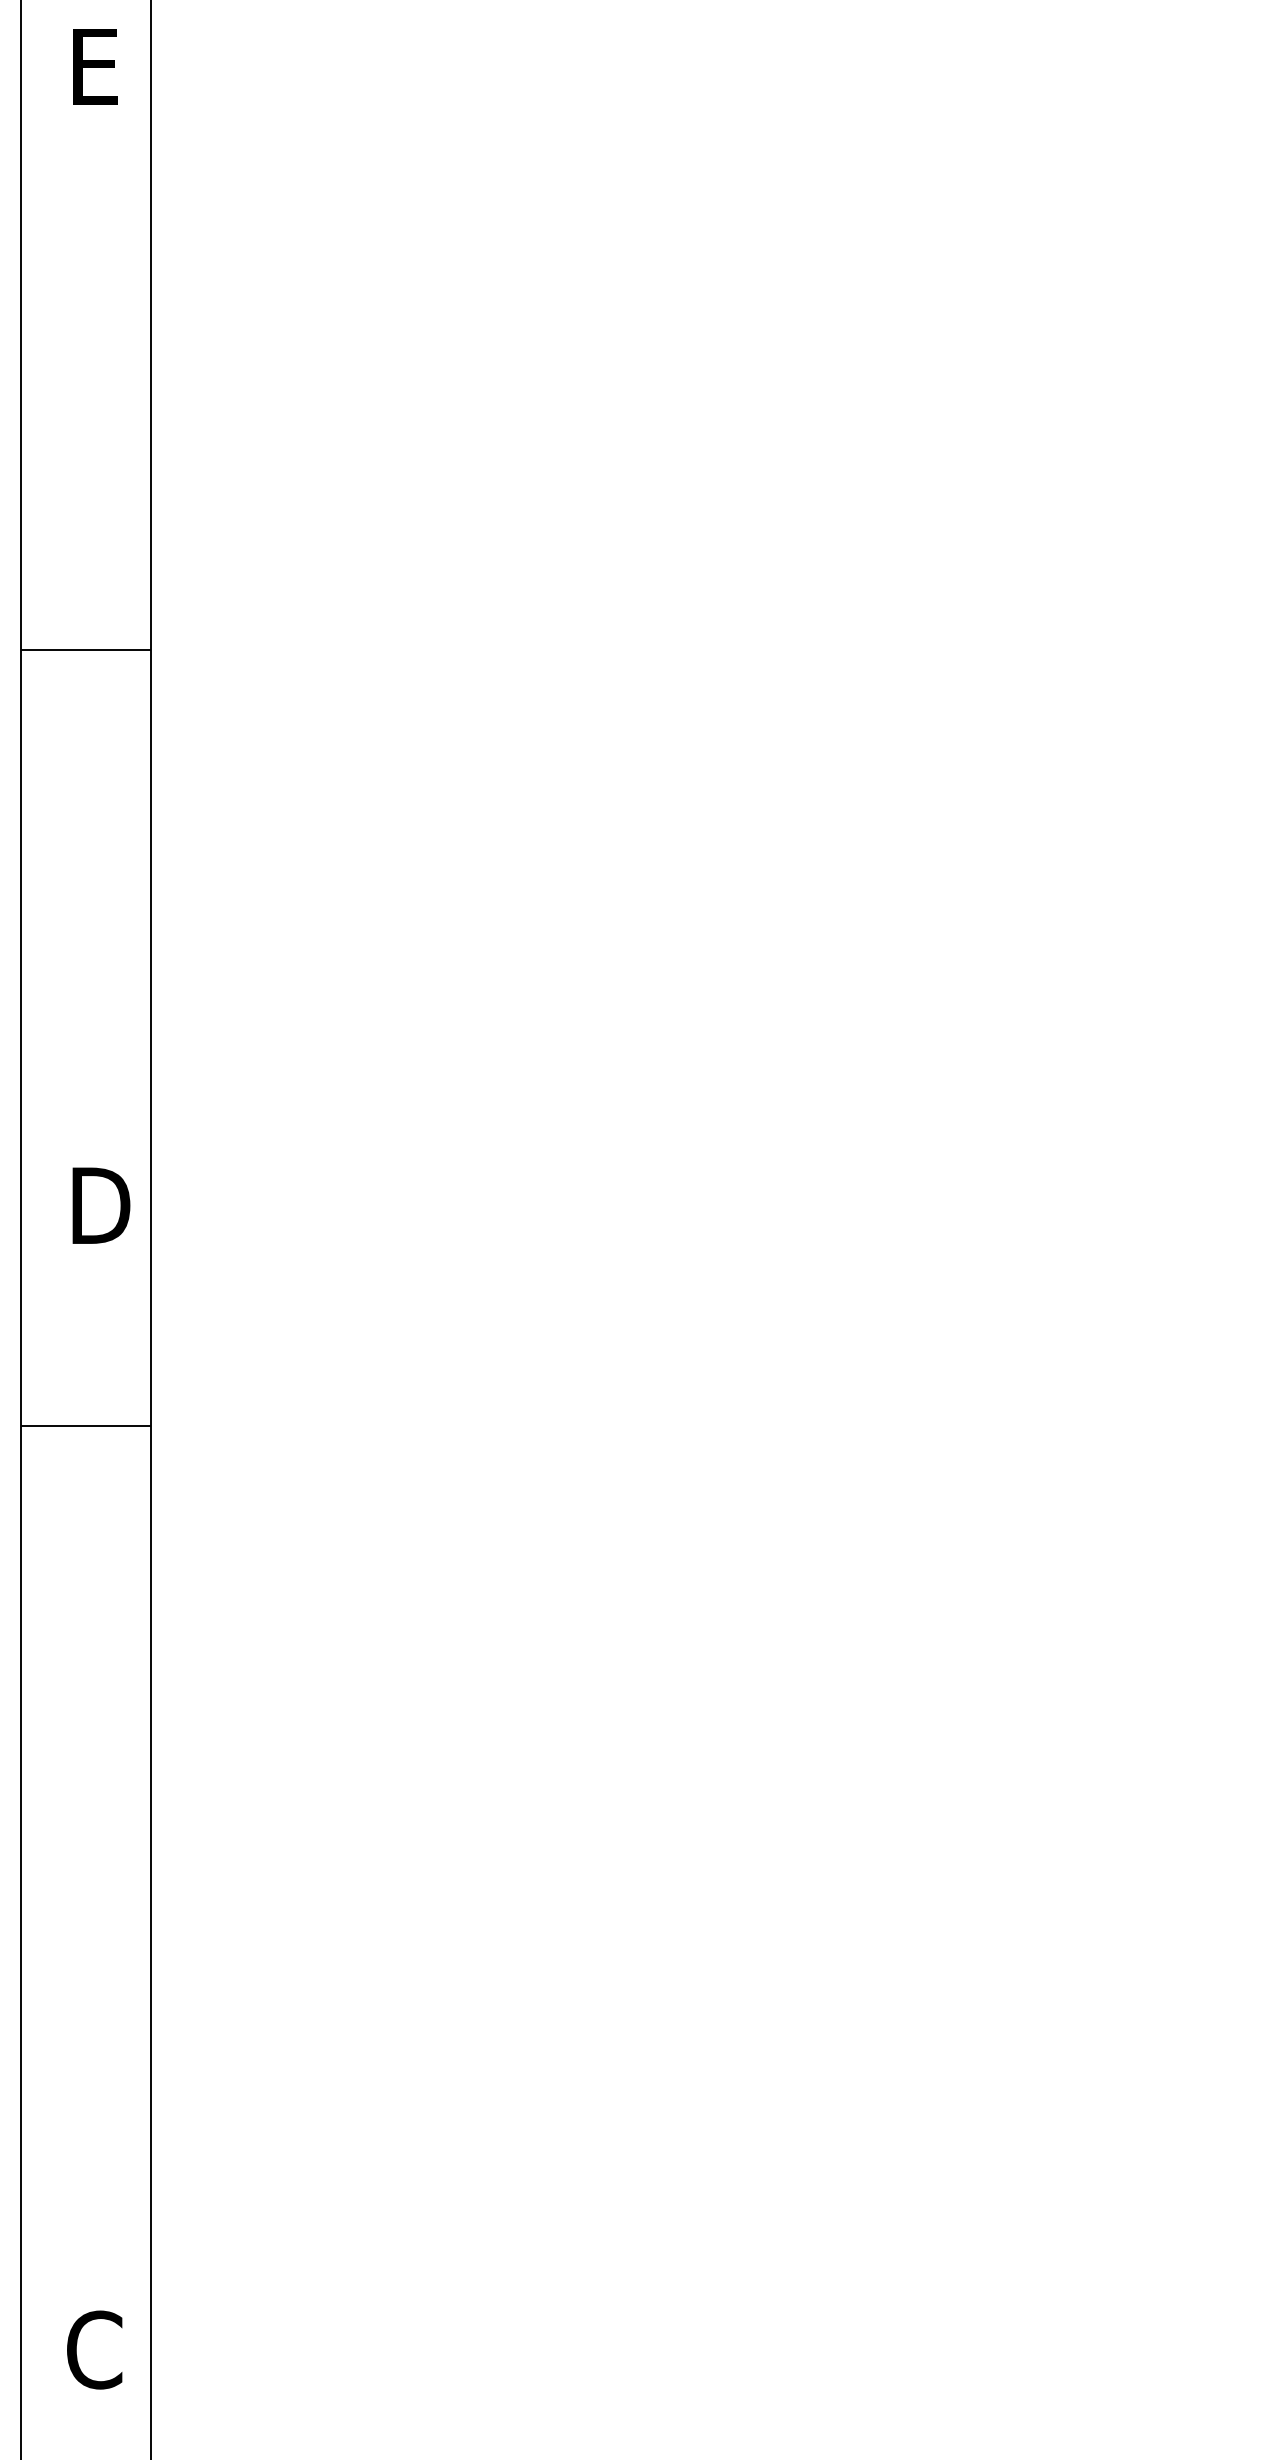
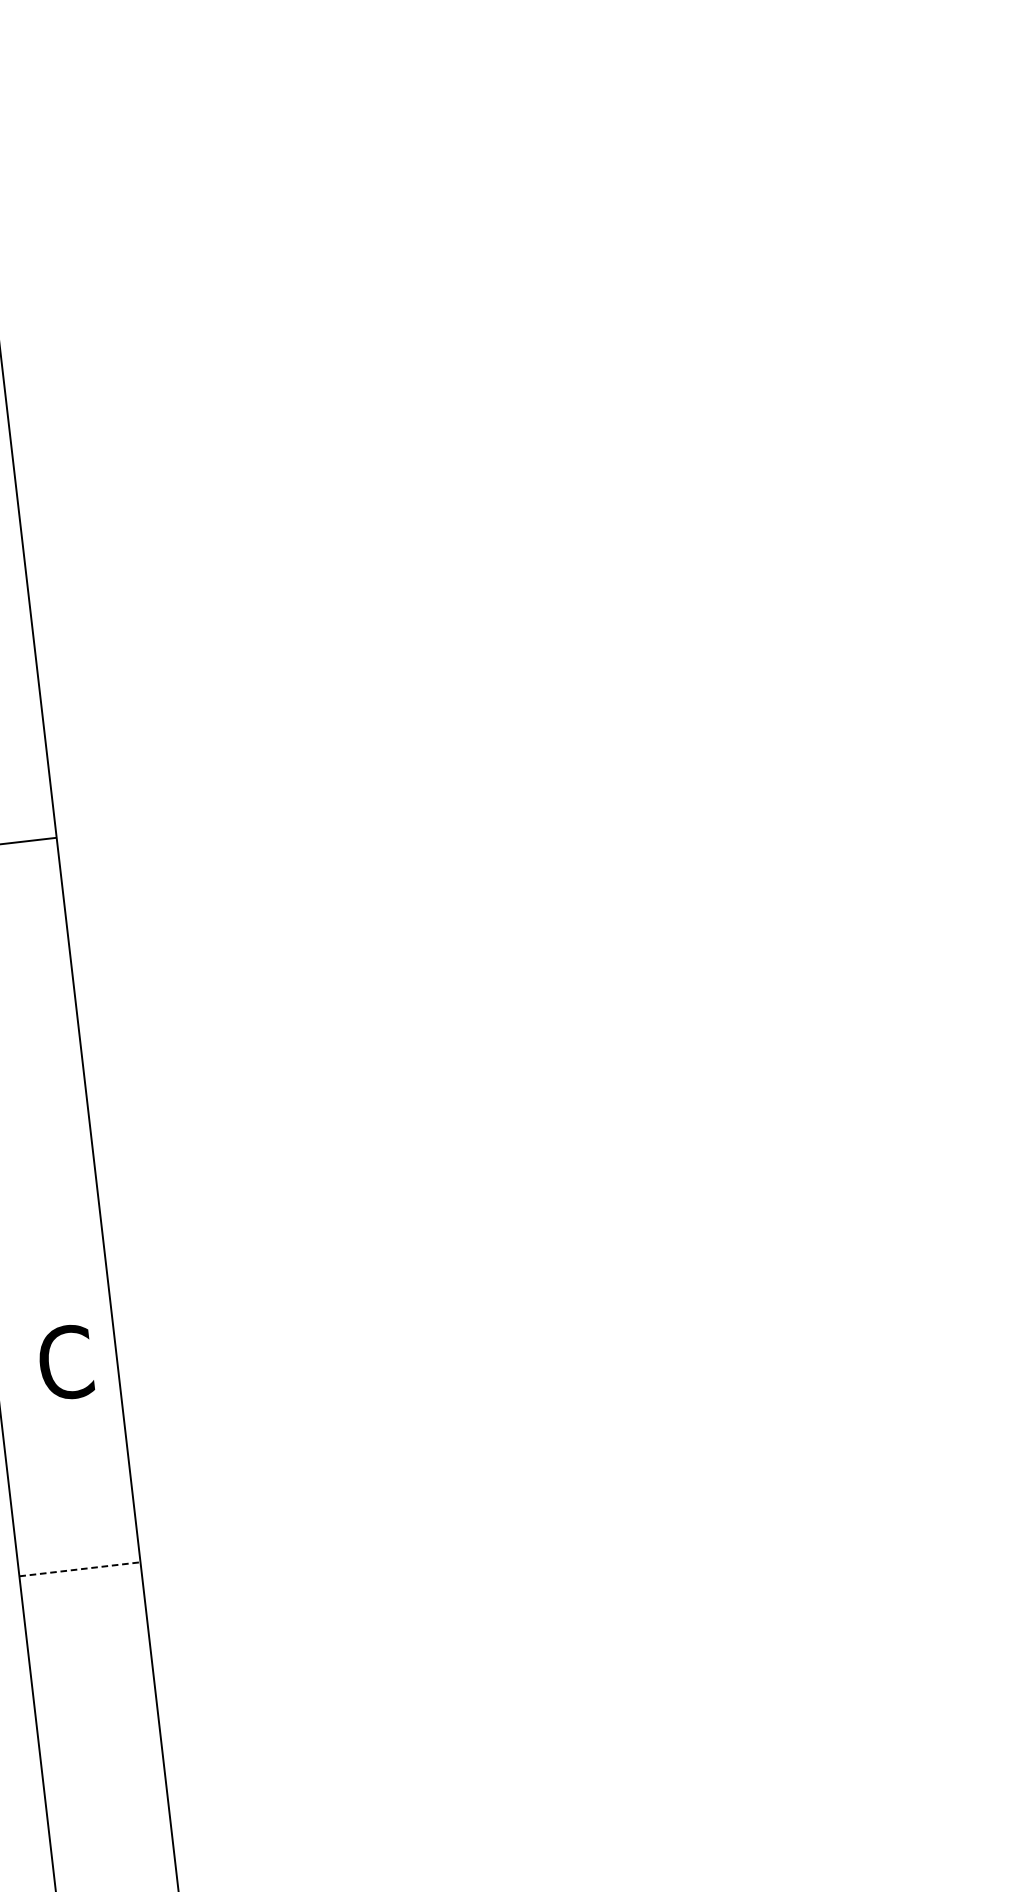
text: (99, 1205) -> (68, 1362), D -> C
line: (86, 1425) -> (80, 1568), solid -> dashed

